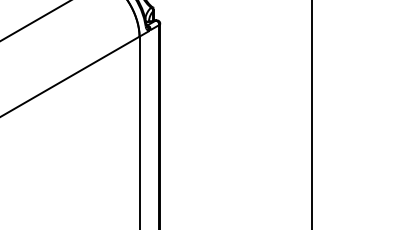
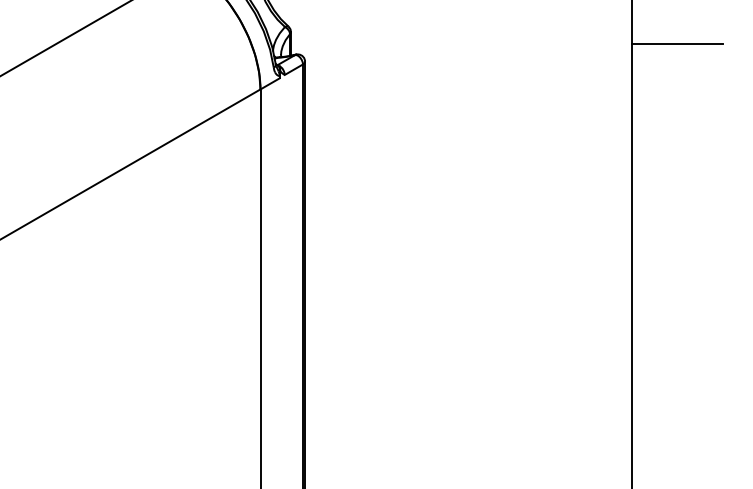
line: (333, 15) -> (678, 43), added

